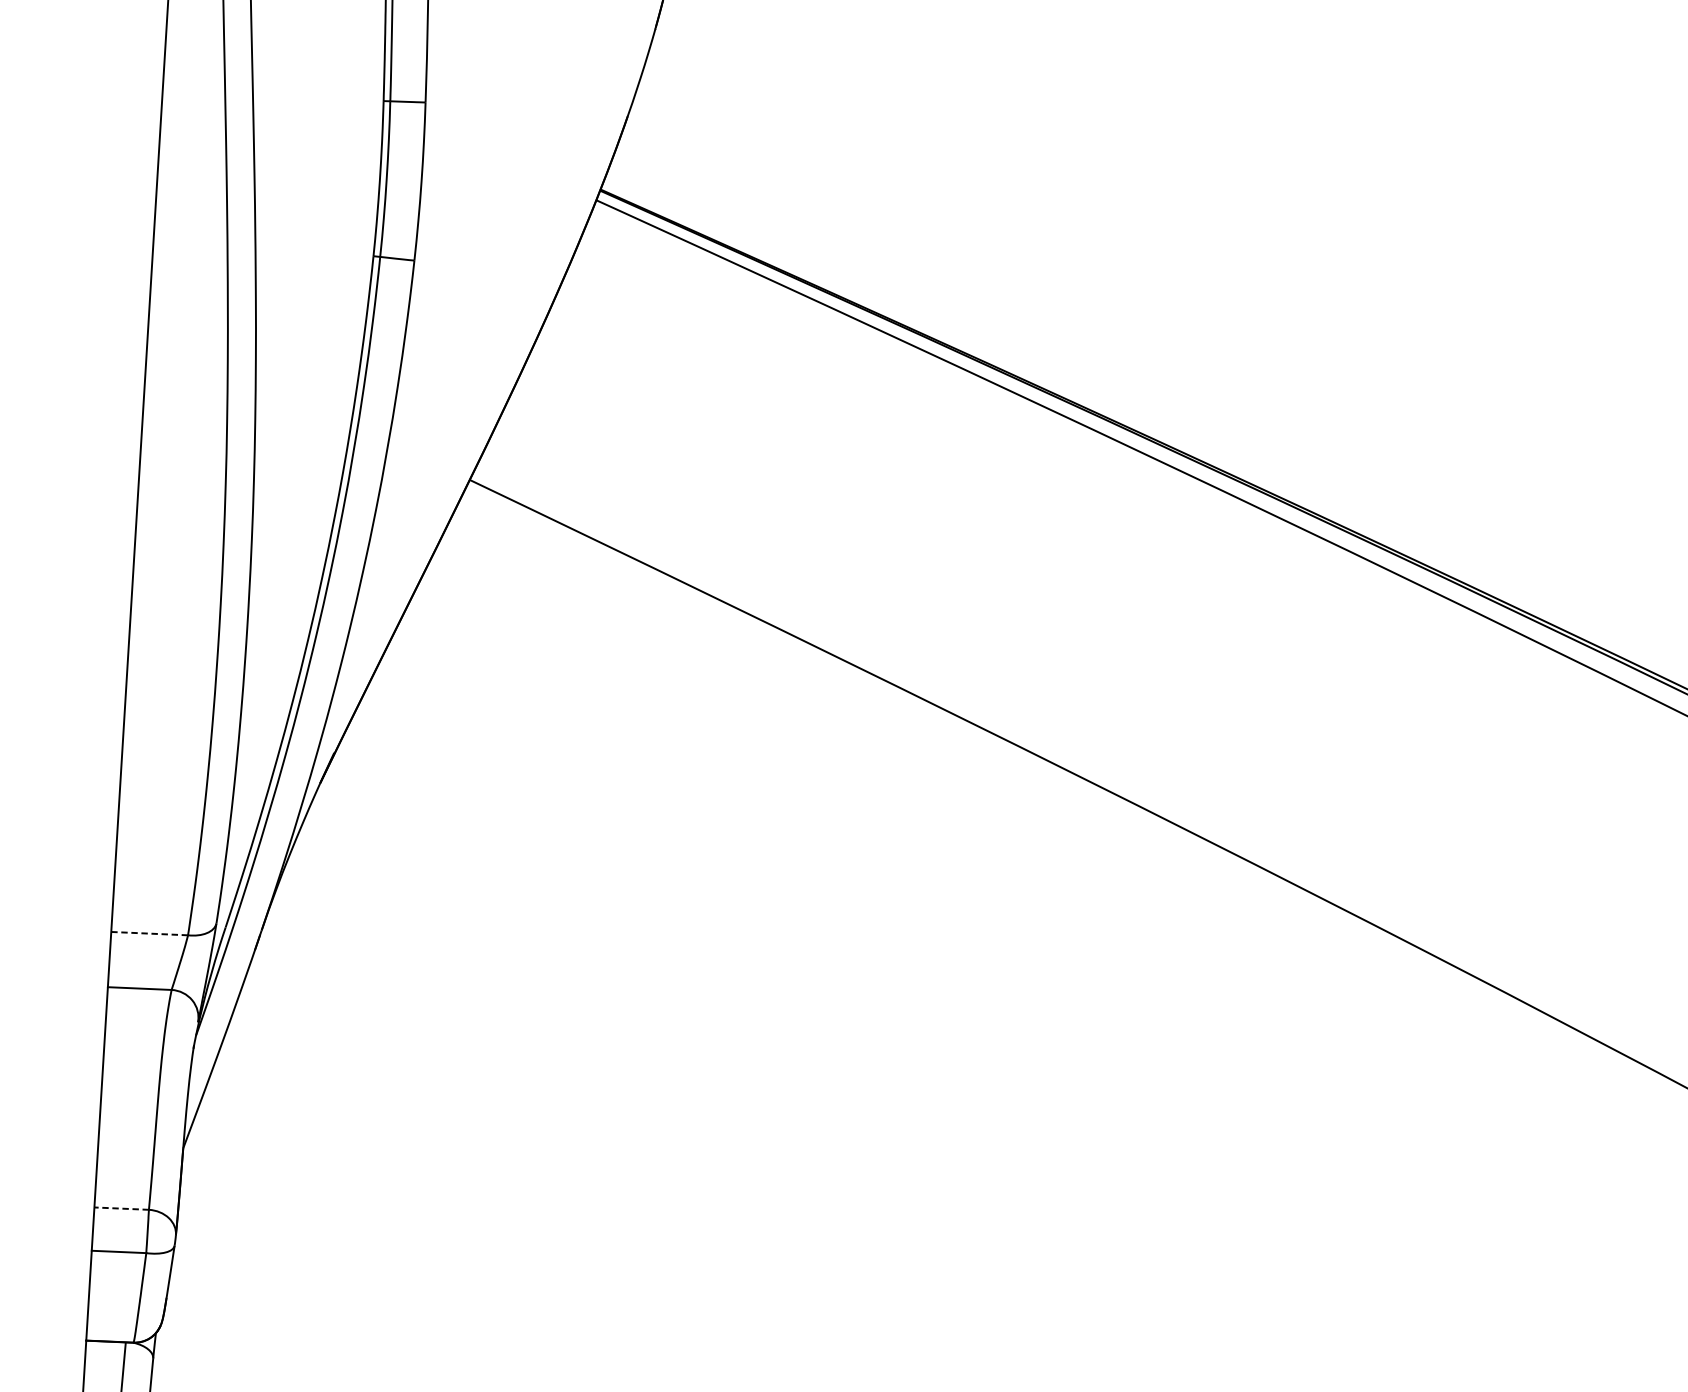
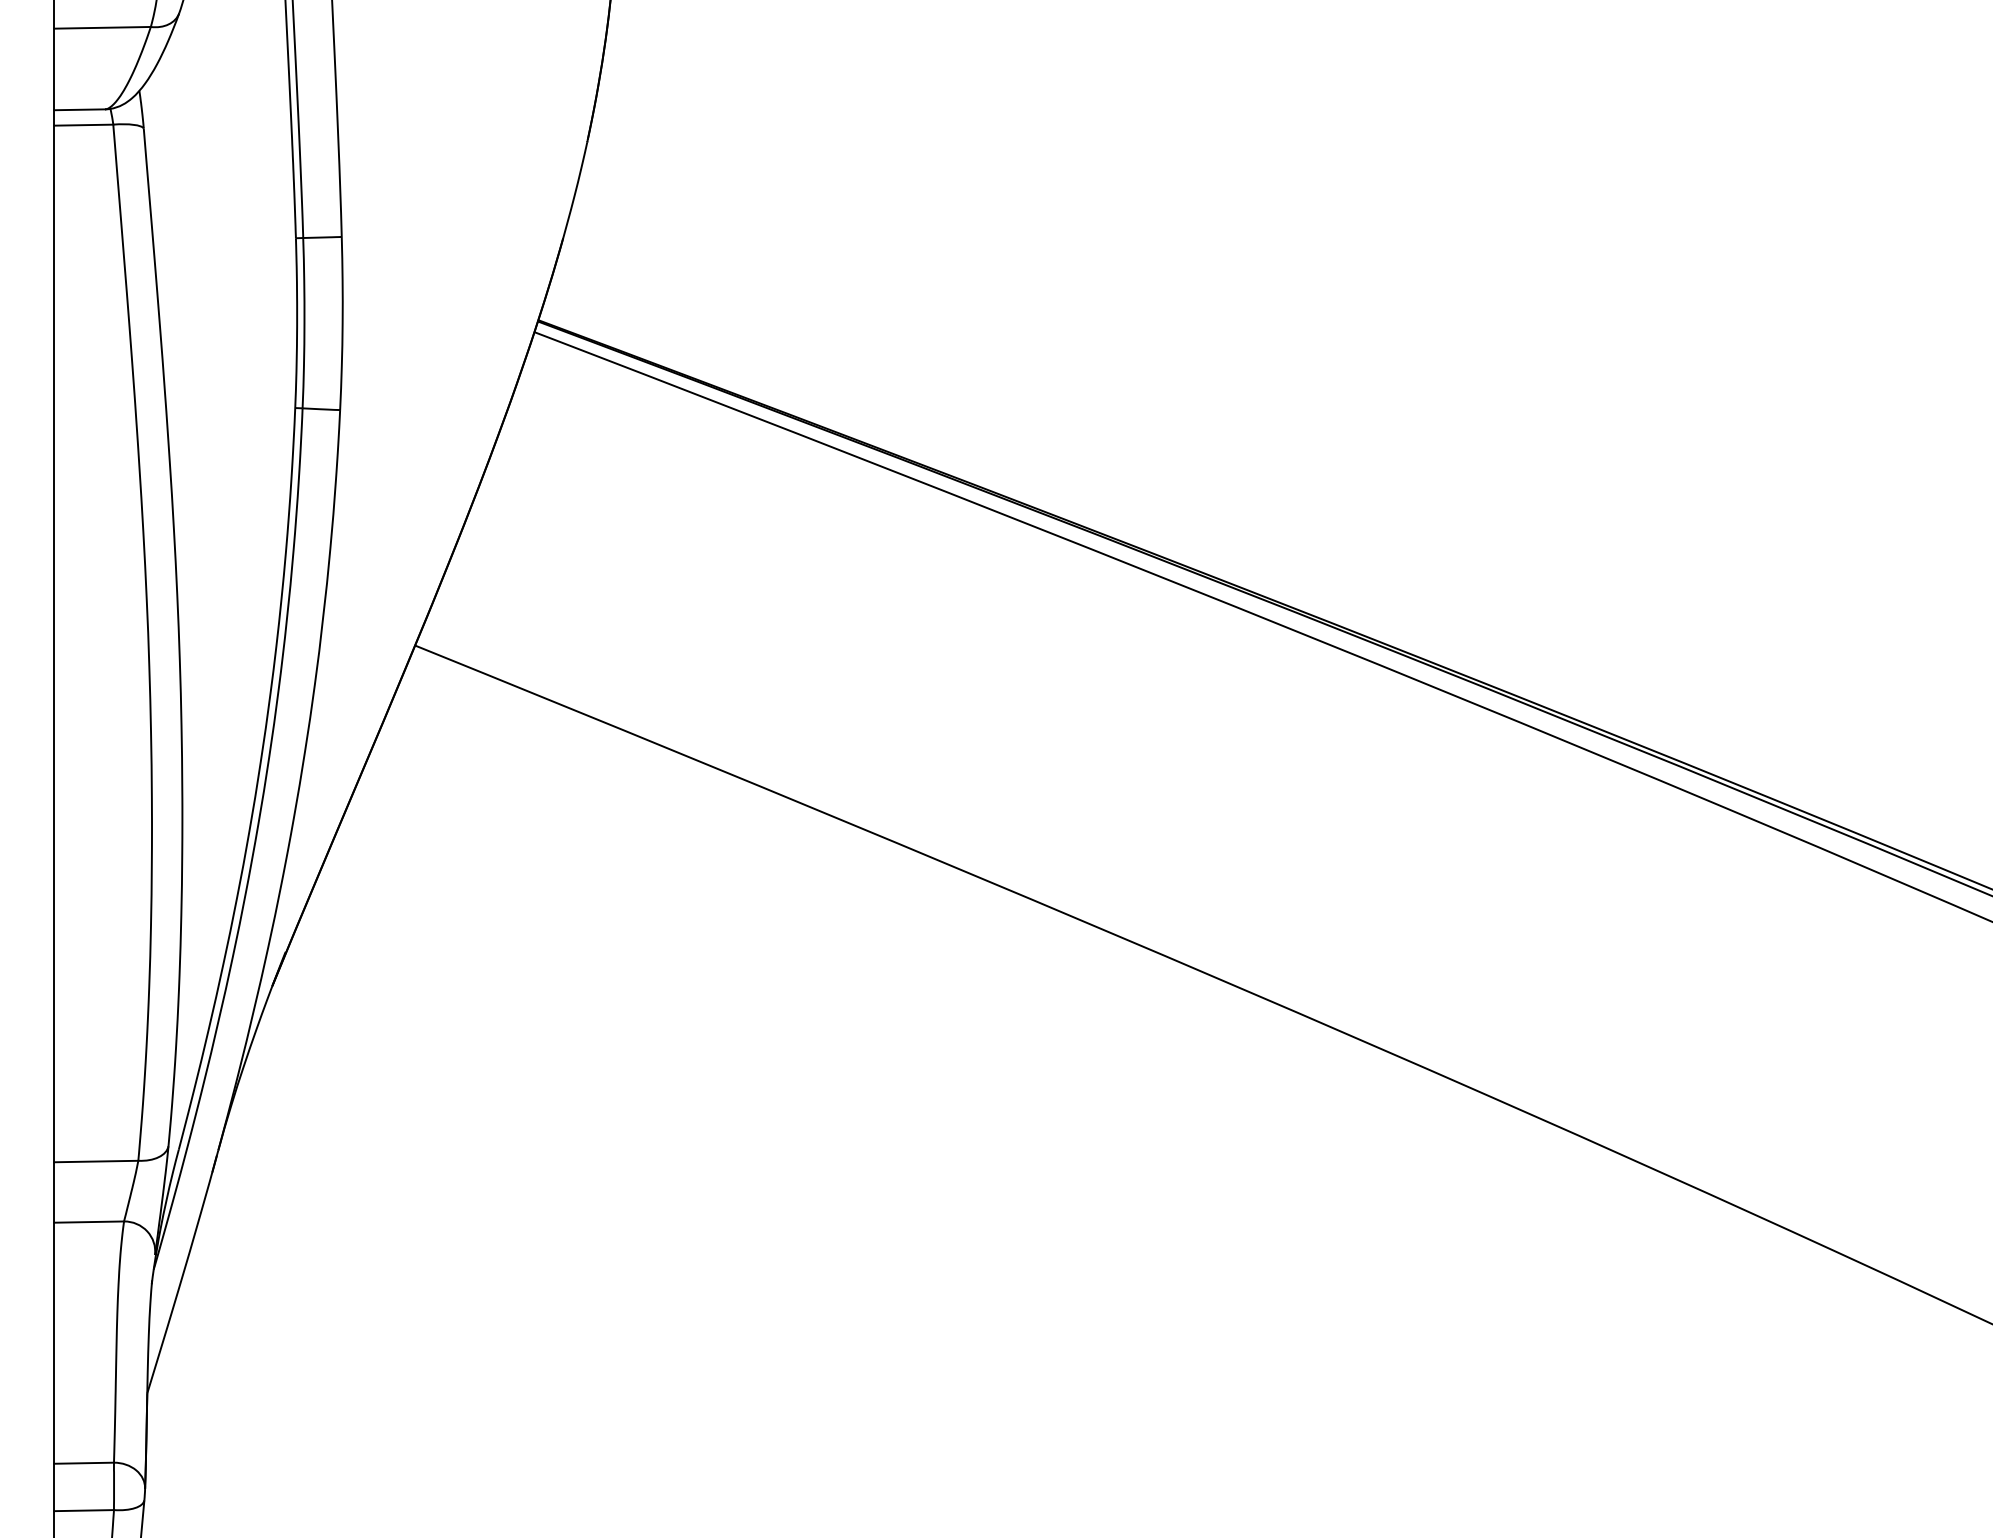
line: (149, 933) -> (96, 1161), dashed -> solid
line: (121, 1208) -> (84, 1463), dashed -> solid

